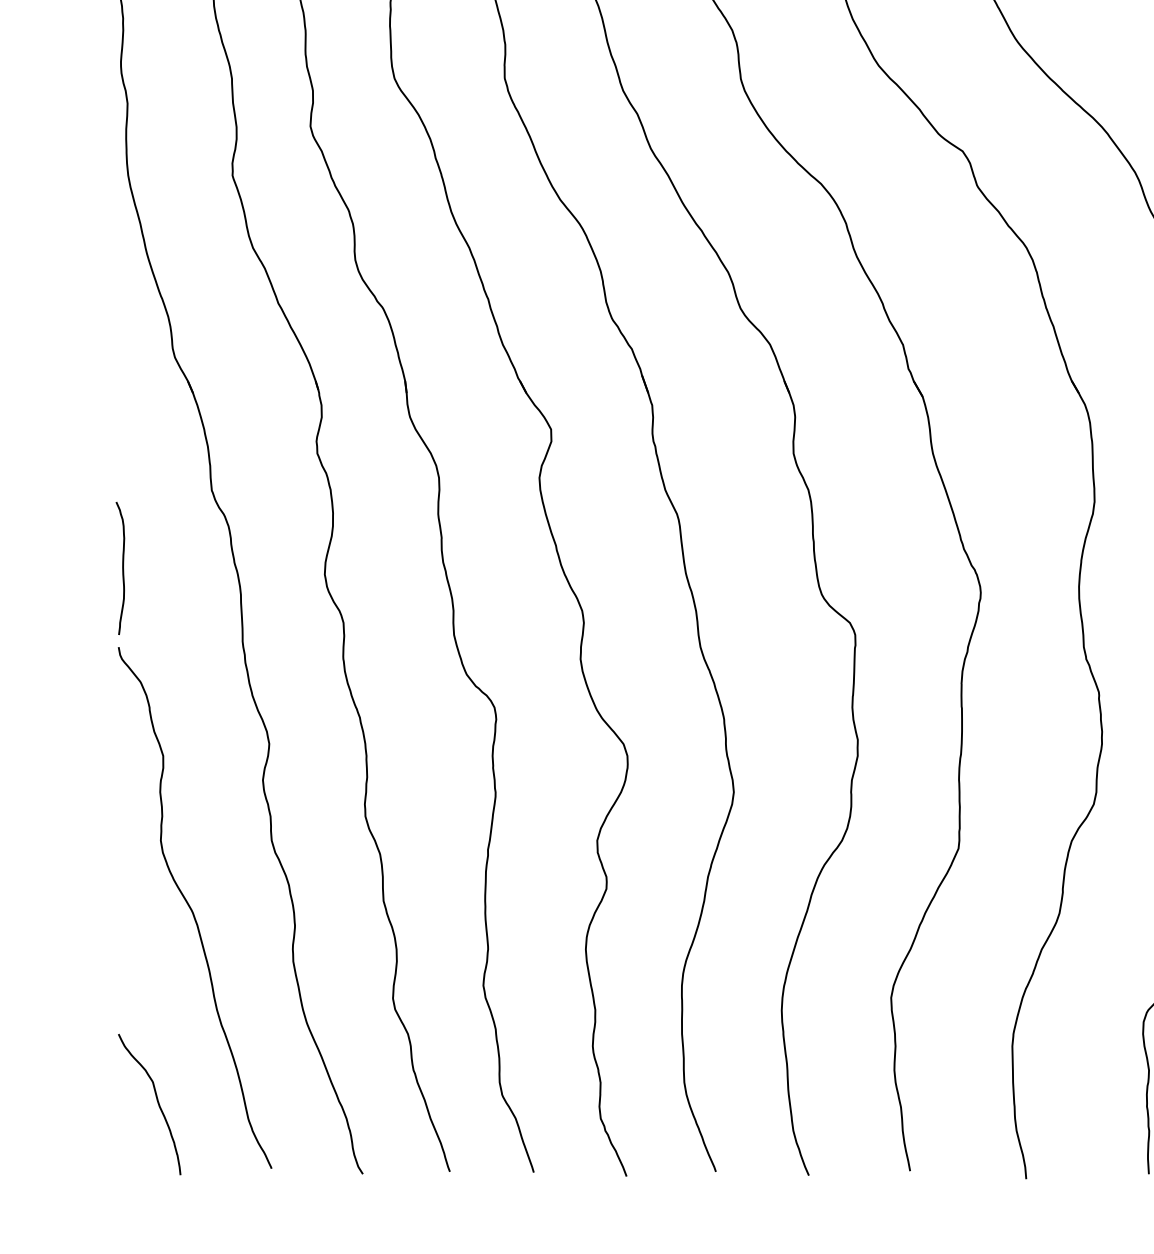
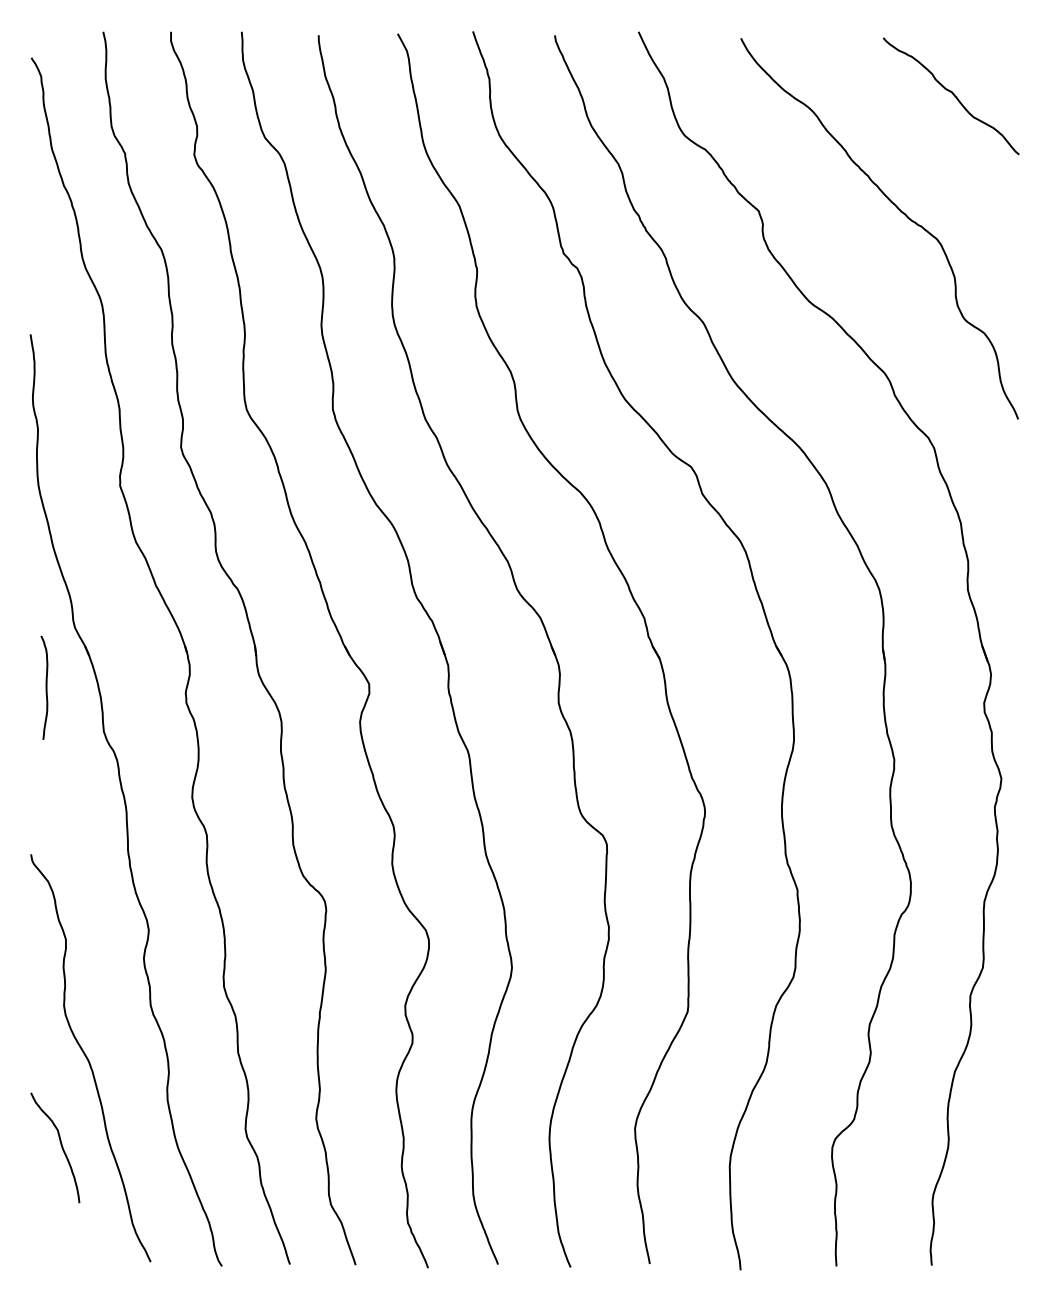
curve: (121, 568) -> (45, 687), moved
curve: (156, 1101) -> (60, 1145), moved

